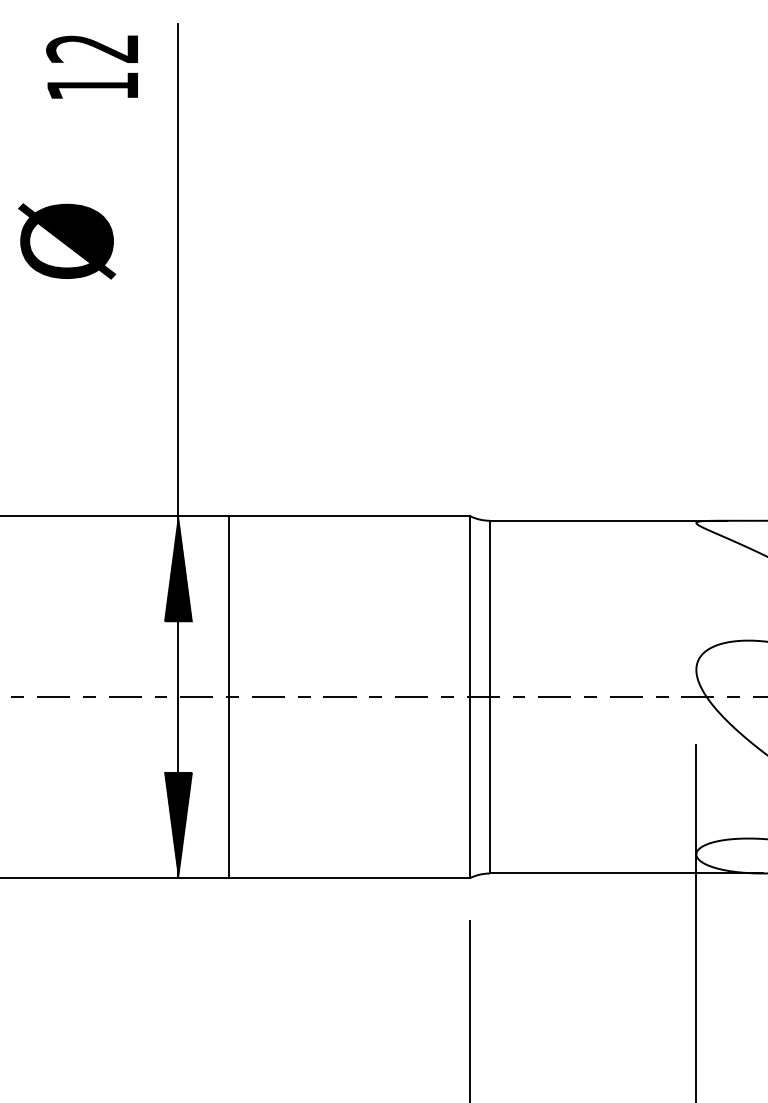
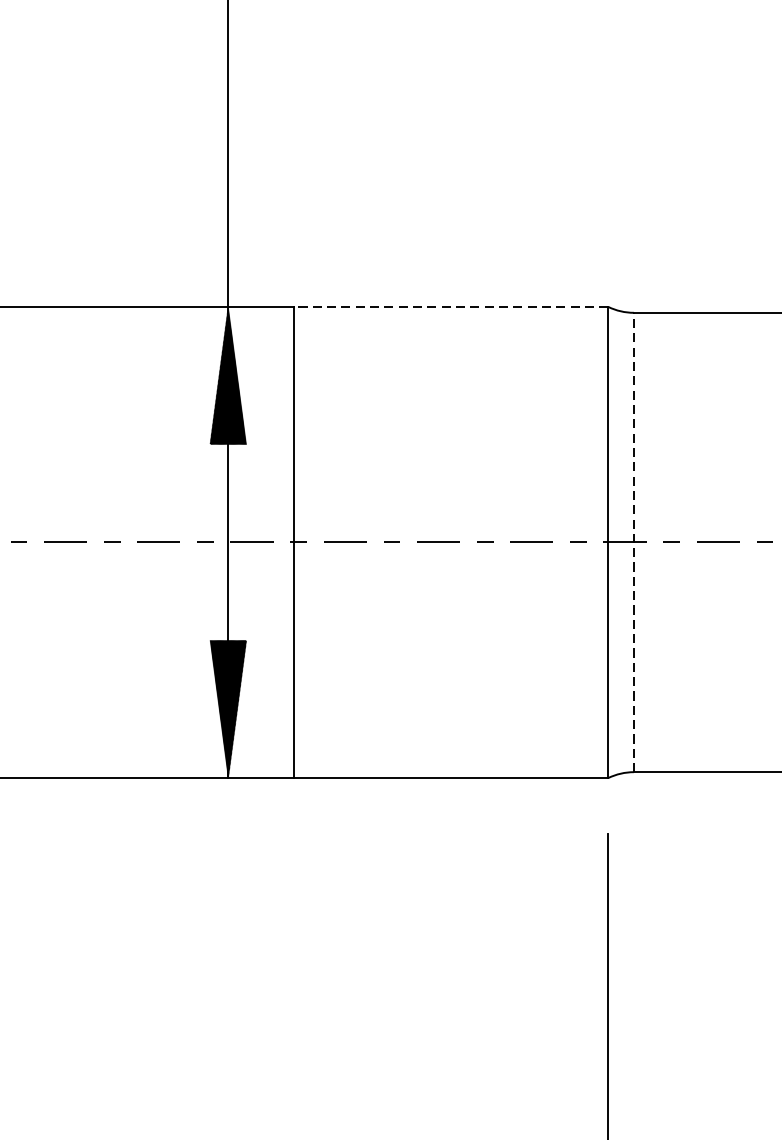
line: (349, 516) -> (451, 307), solid -> dashed
line: (490, 696) -> (634, 541), solid -> dashed

